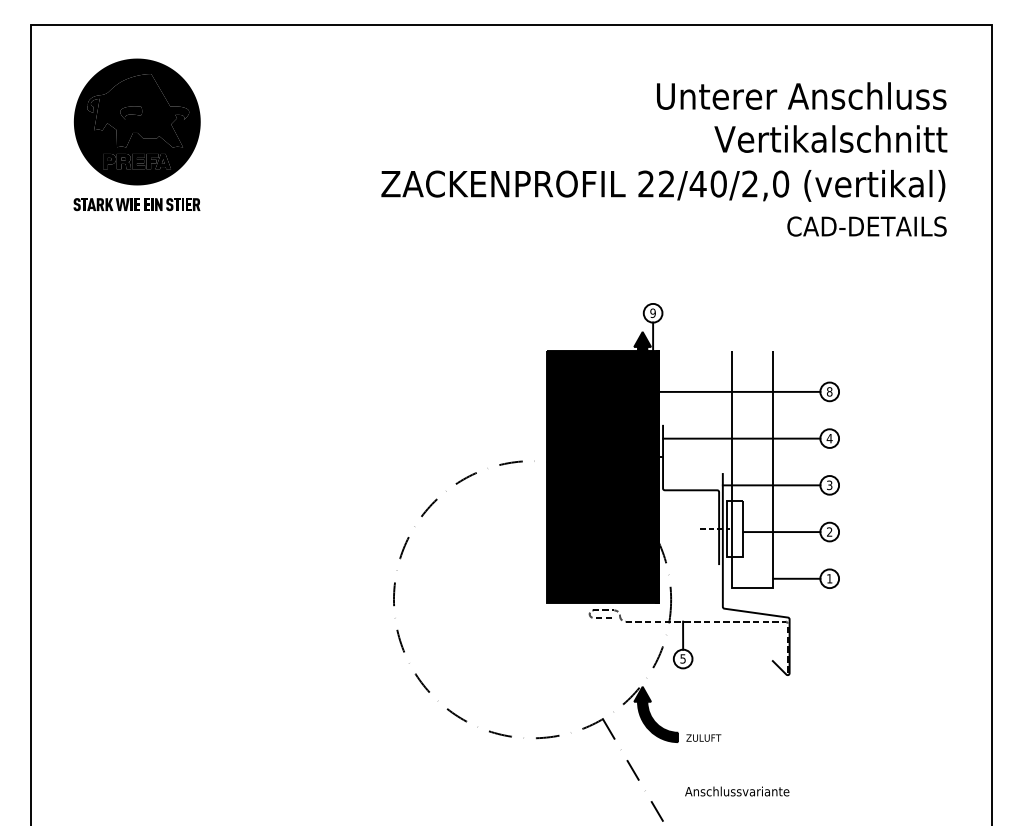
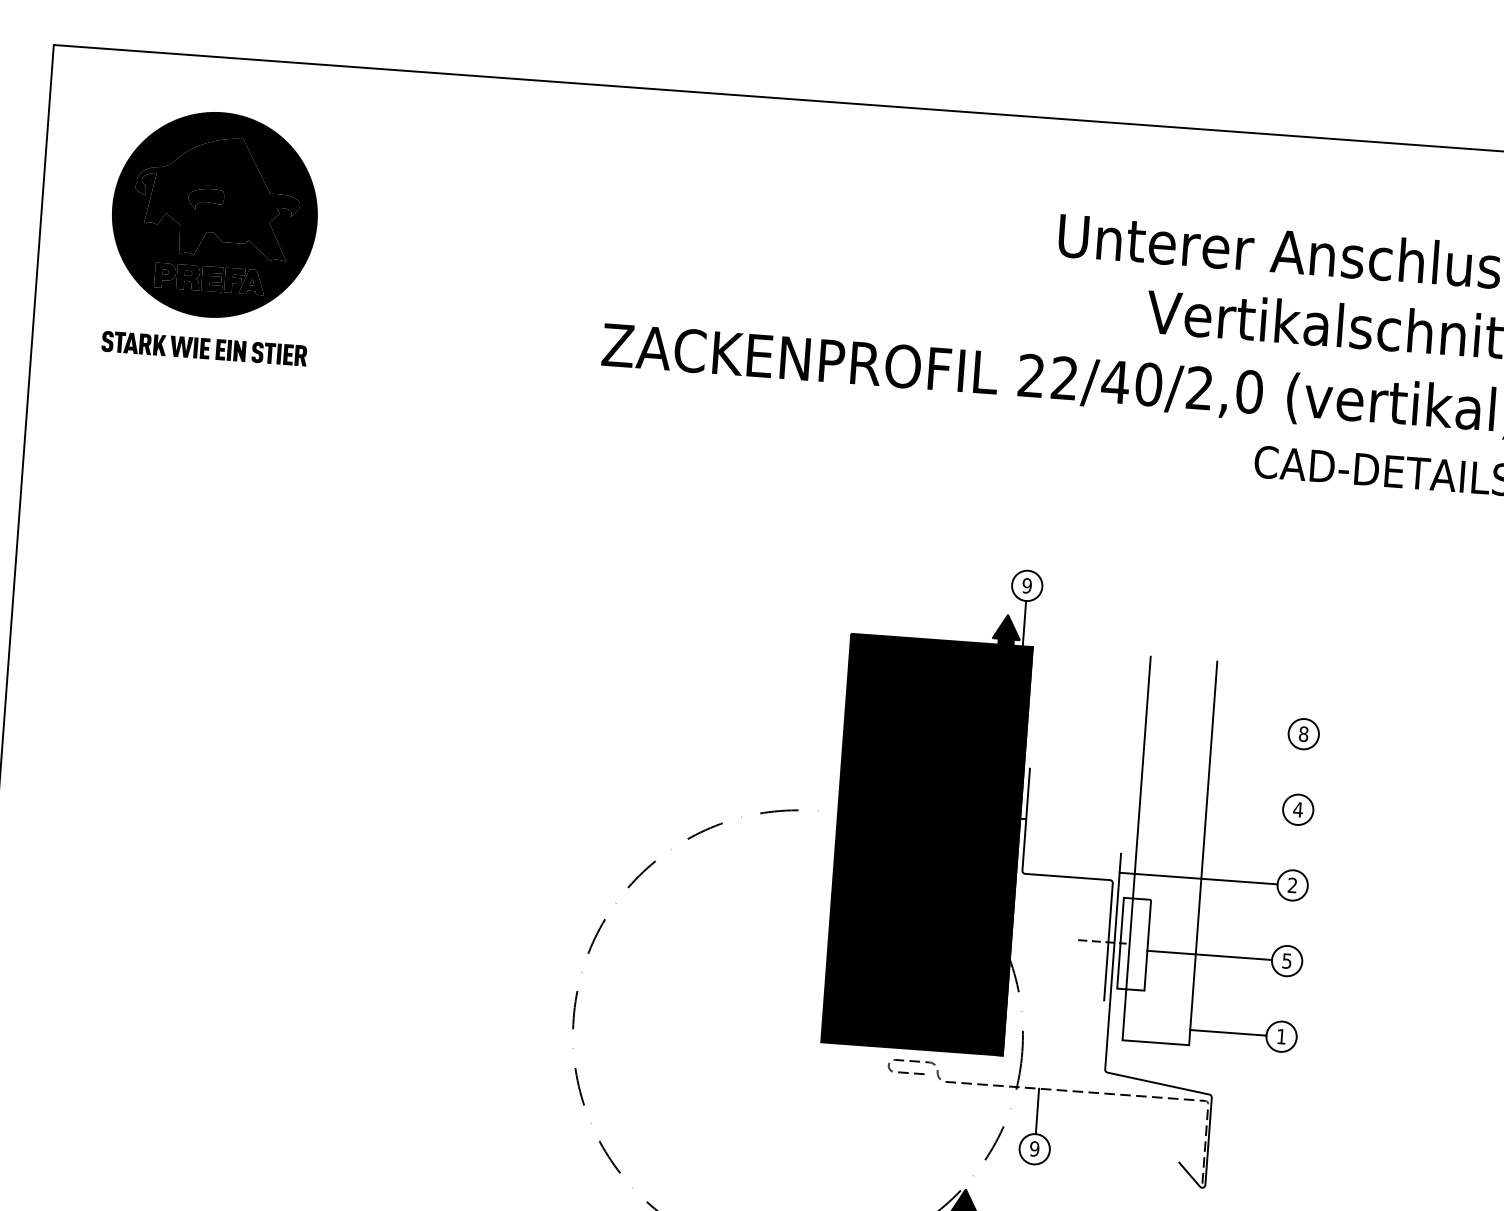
line: (739, 391) -> (1157, 722), removed
line: (741, 438) -> (1155, 799), removed
text: (829, 485) -> (1292, 885), 3 -> 2
text: (829, 531) -> (1286, 960), 2 -> 5
text: (682, 658) -> (1033, 1148), 5 -> 9

